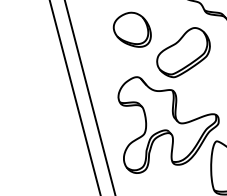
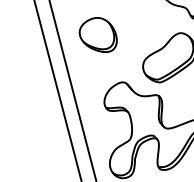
part: (131, 29) -> (97, 34), moved

